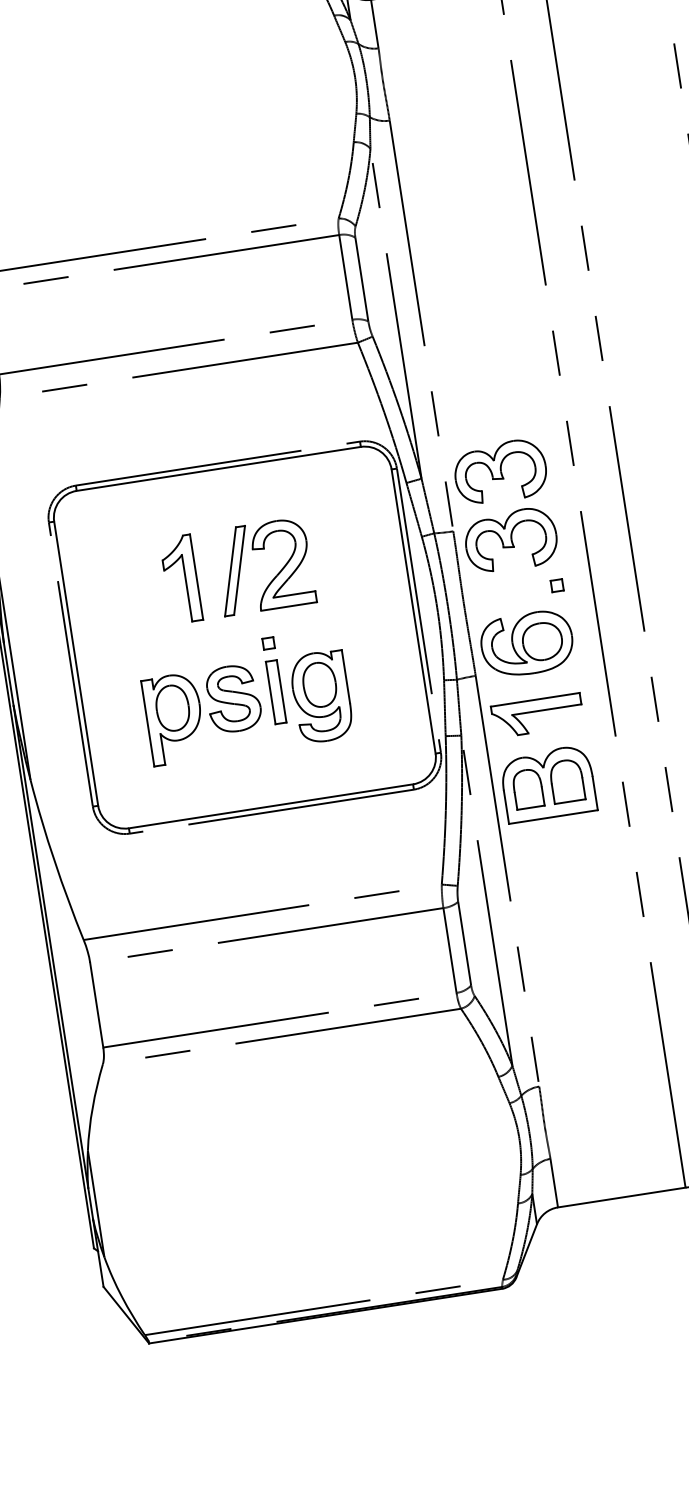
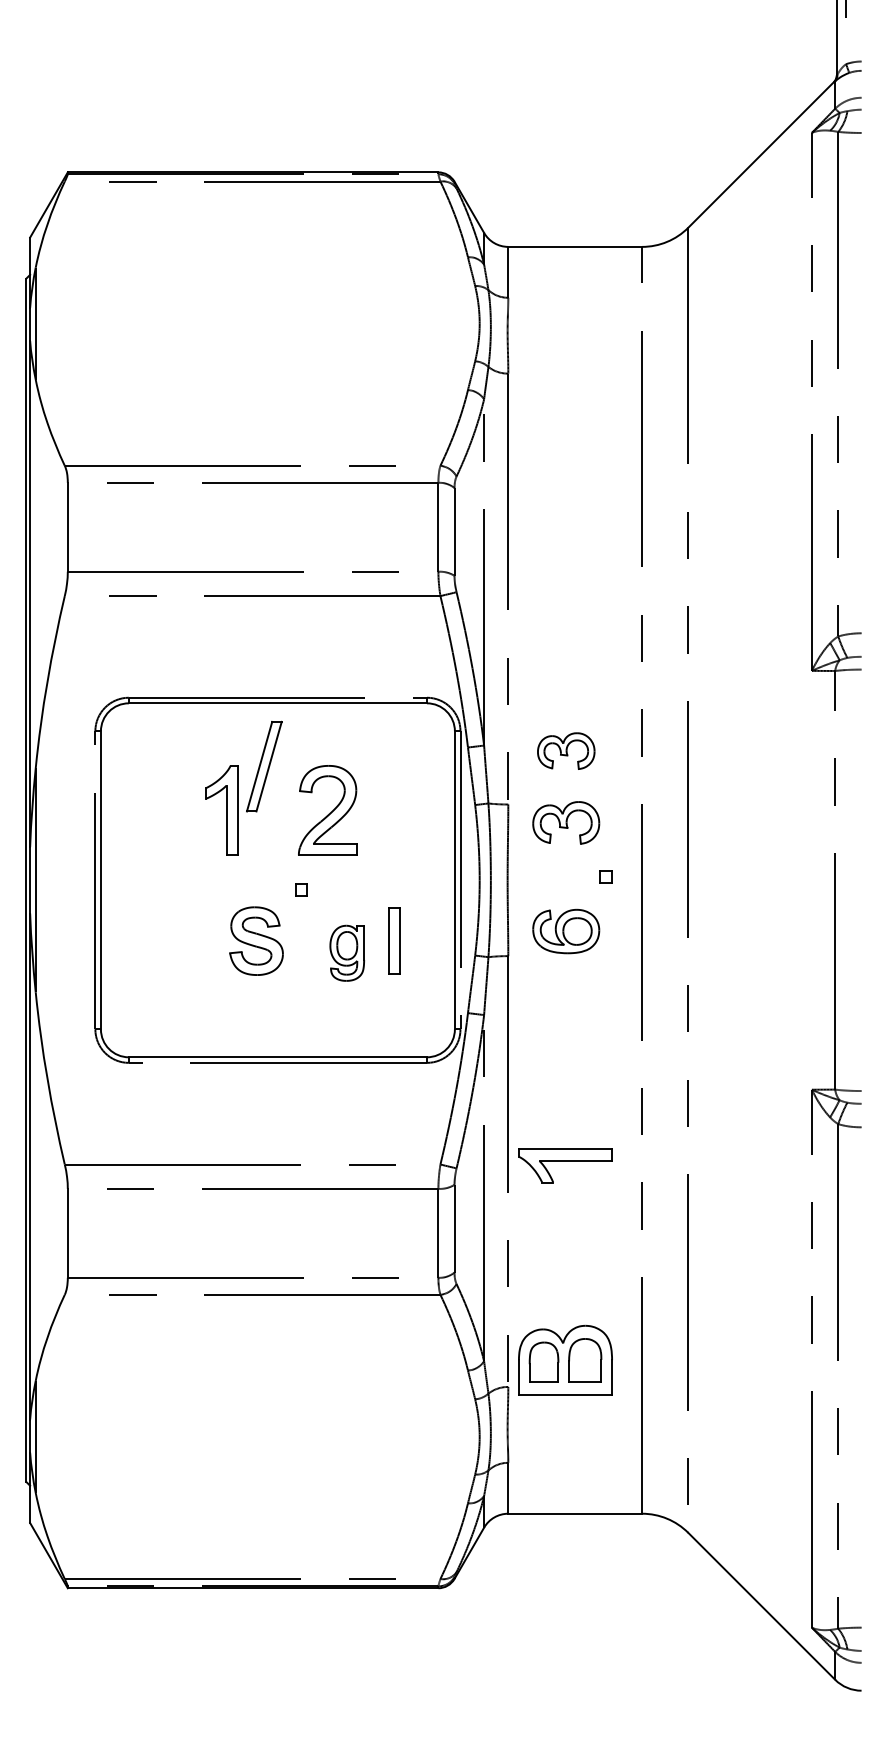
part: (500, 471) -> (566, 750), size x0.6
part: (511, 539) -> (566, 822), size x0.7
part: (235, 570) -> (264, 766), moved
part: (527, 643) -> (566, 931), size x0.7
part: (276, 691) -> (394, 940), moved
part: (322, 697) -> (347, 953), size x0.6
part: (537, 715) -> (565, 1165), moved
part: (174, 719) -> (192, 952), removed
part: (548, 783) -> (565, 1359), moved

